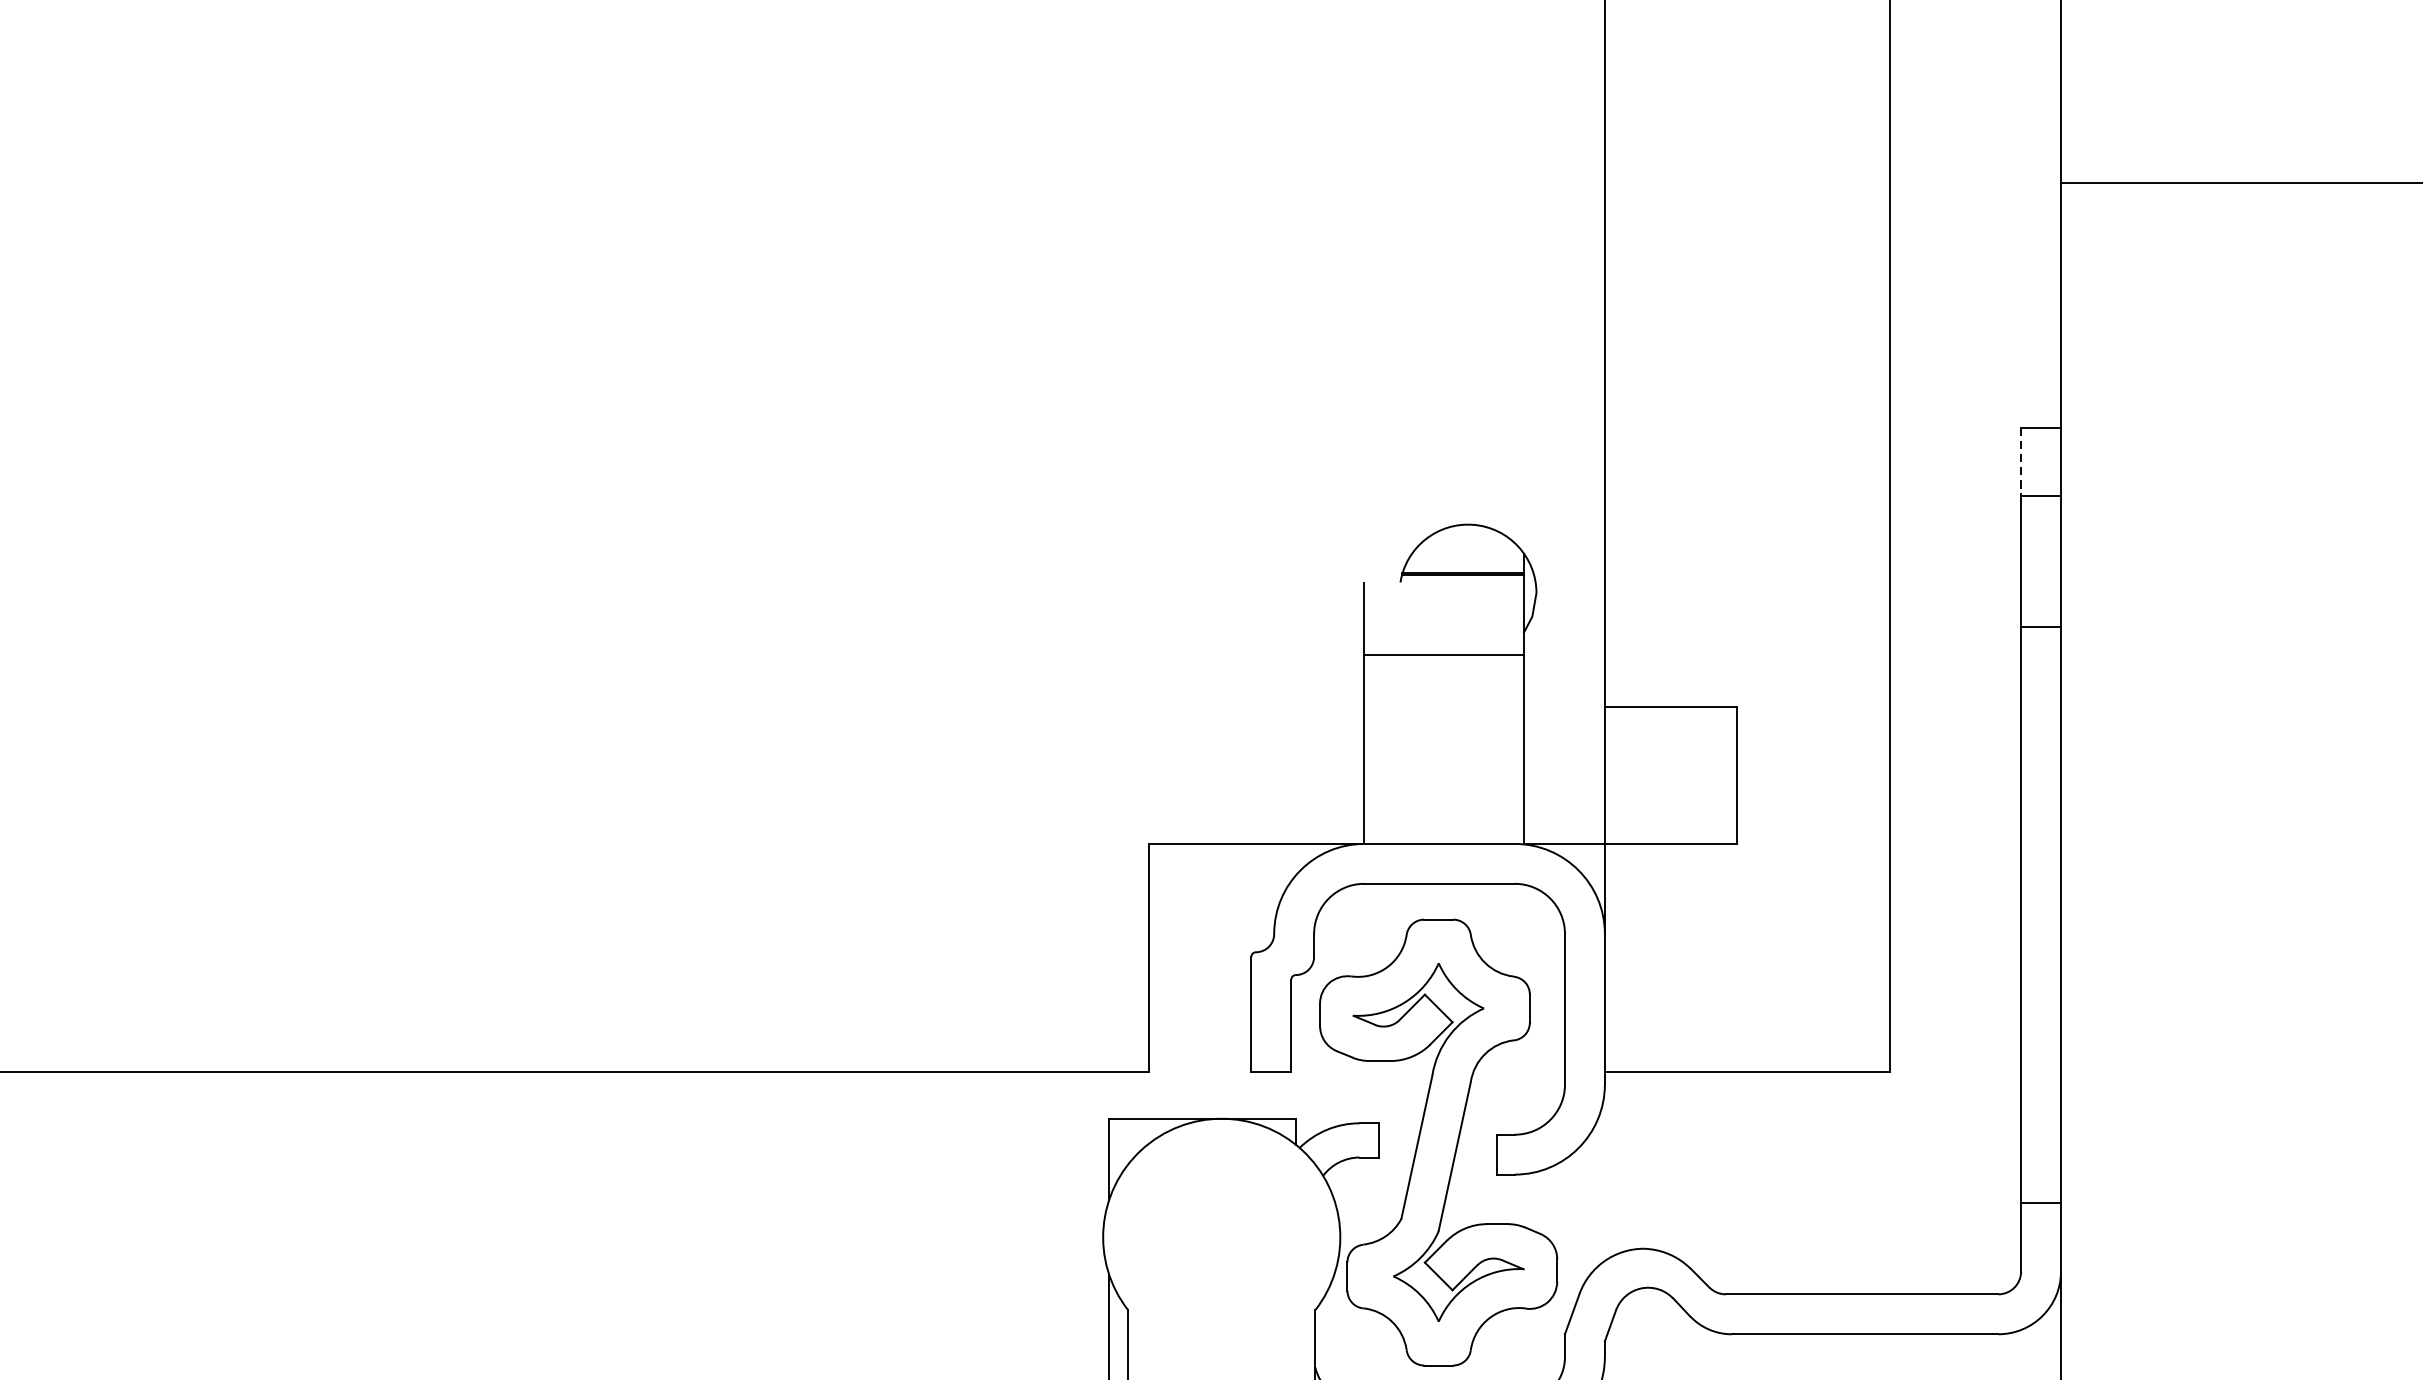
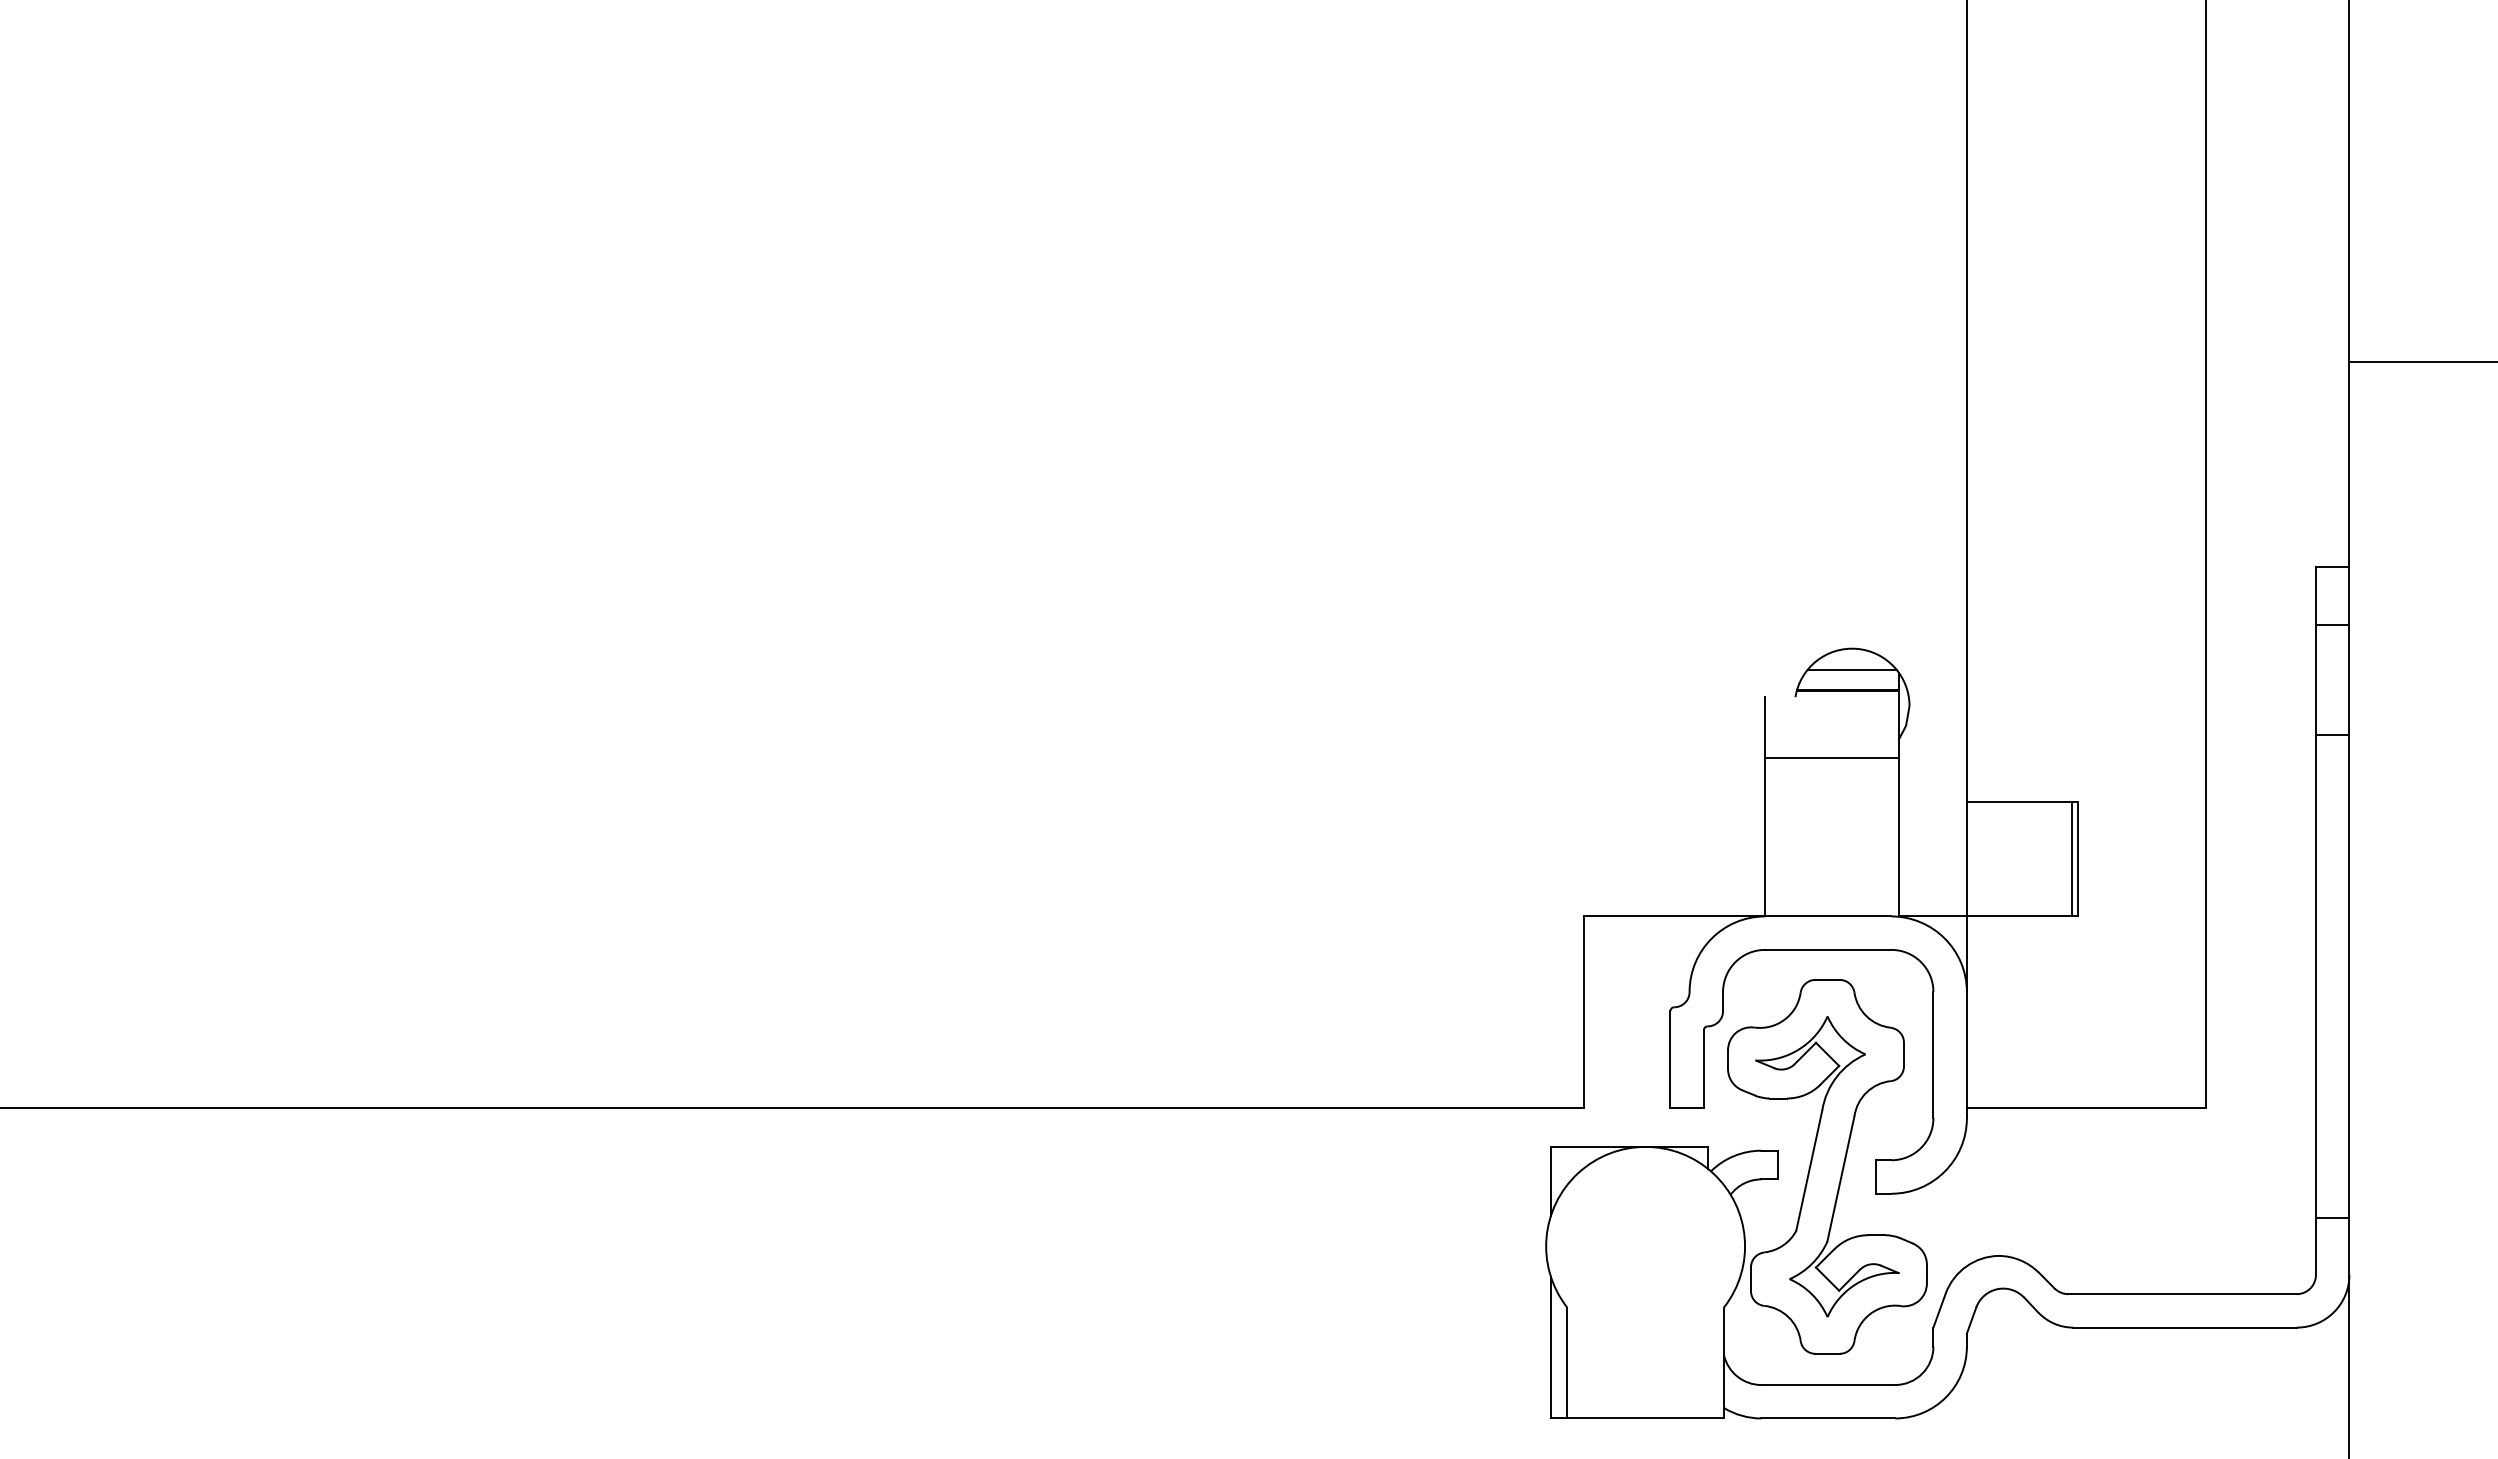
line: (2020, 462) -> (2315, 596), dashed -> solid
line: (1467, 549) -> (1851, 669), added
line: (1730, 774) -> (2072, 858), added

